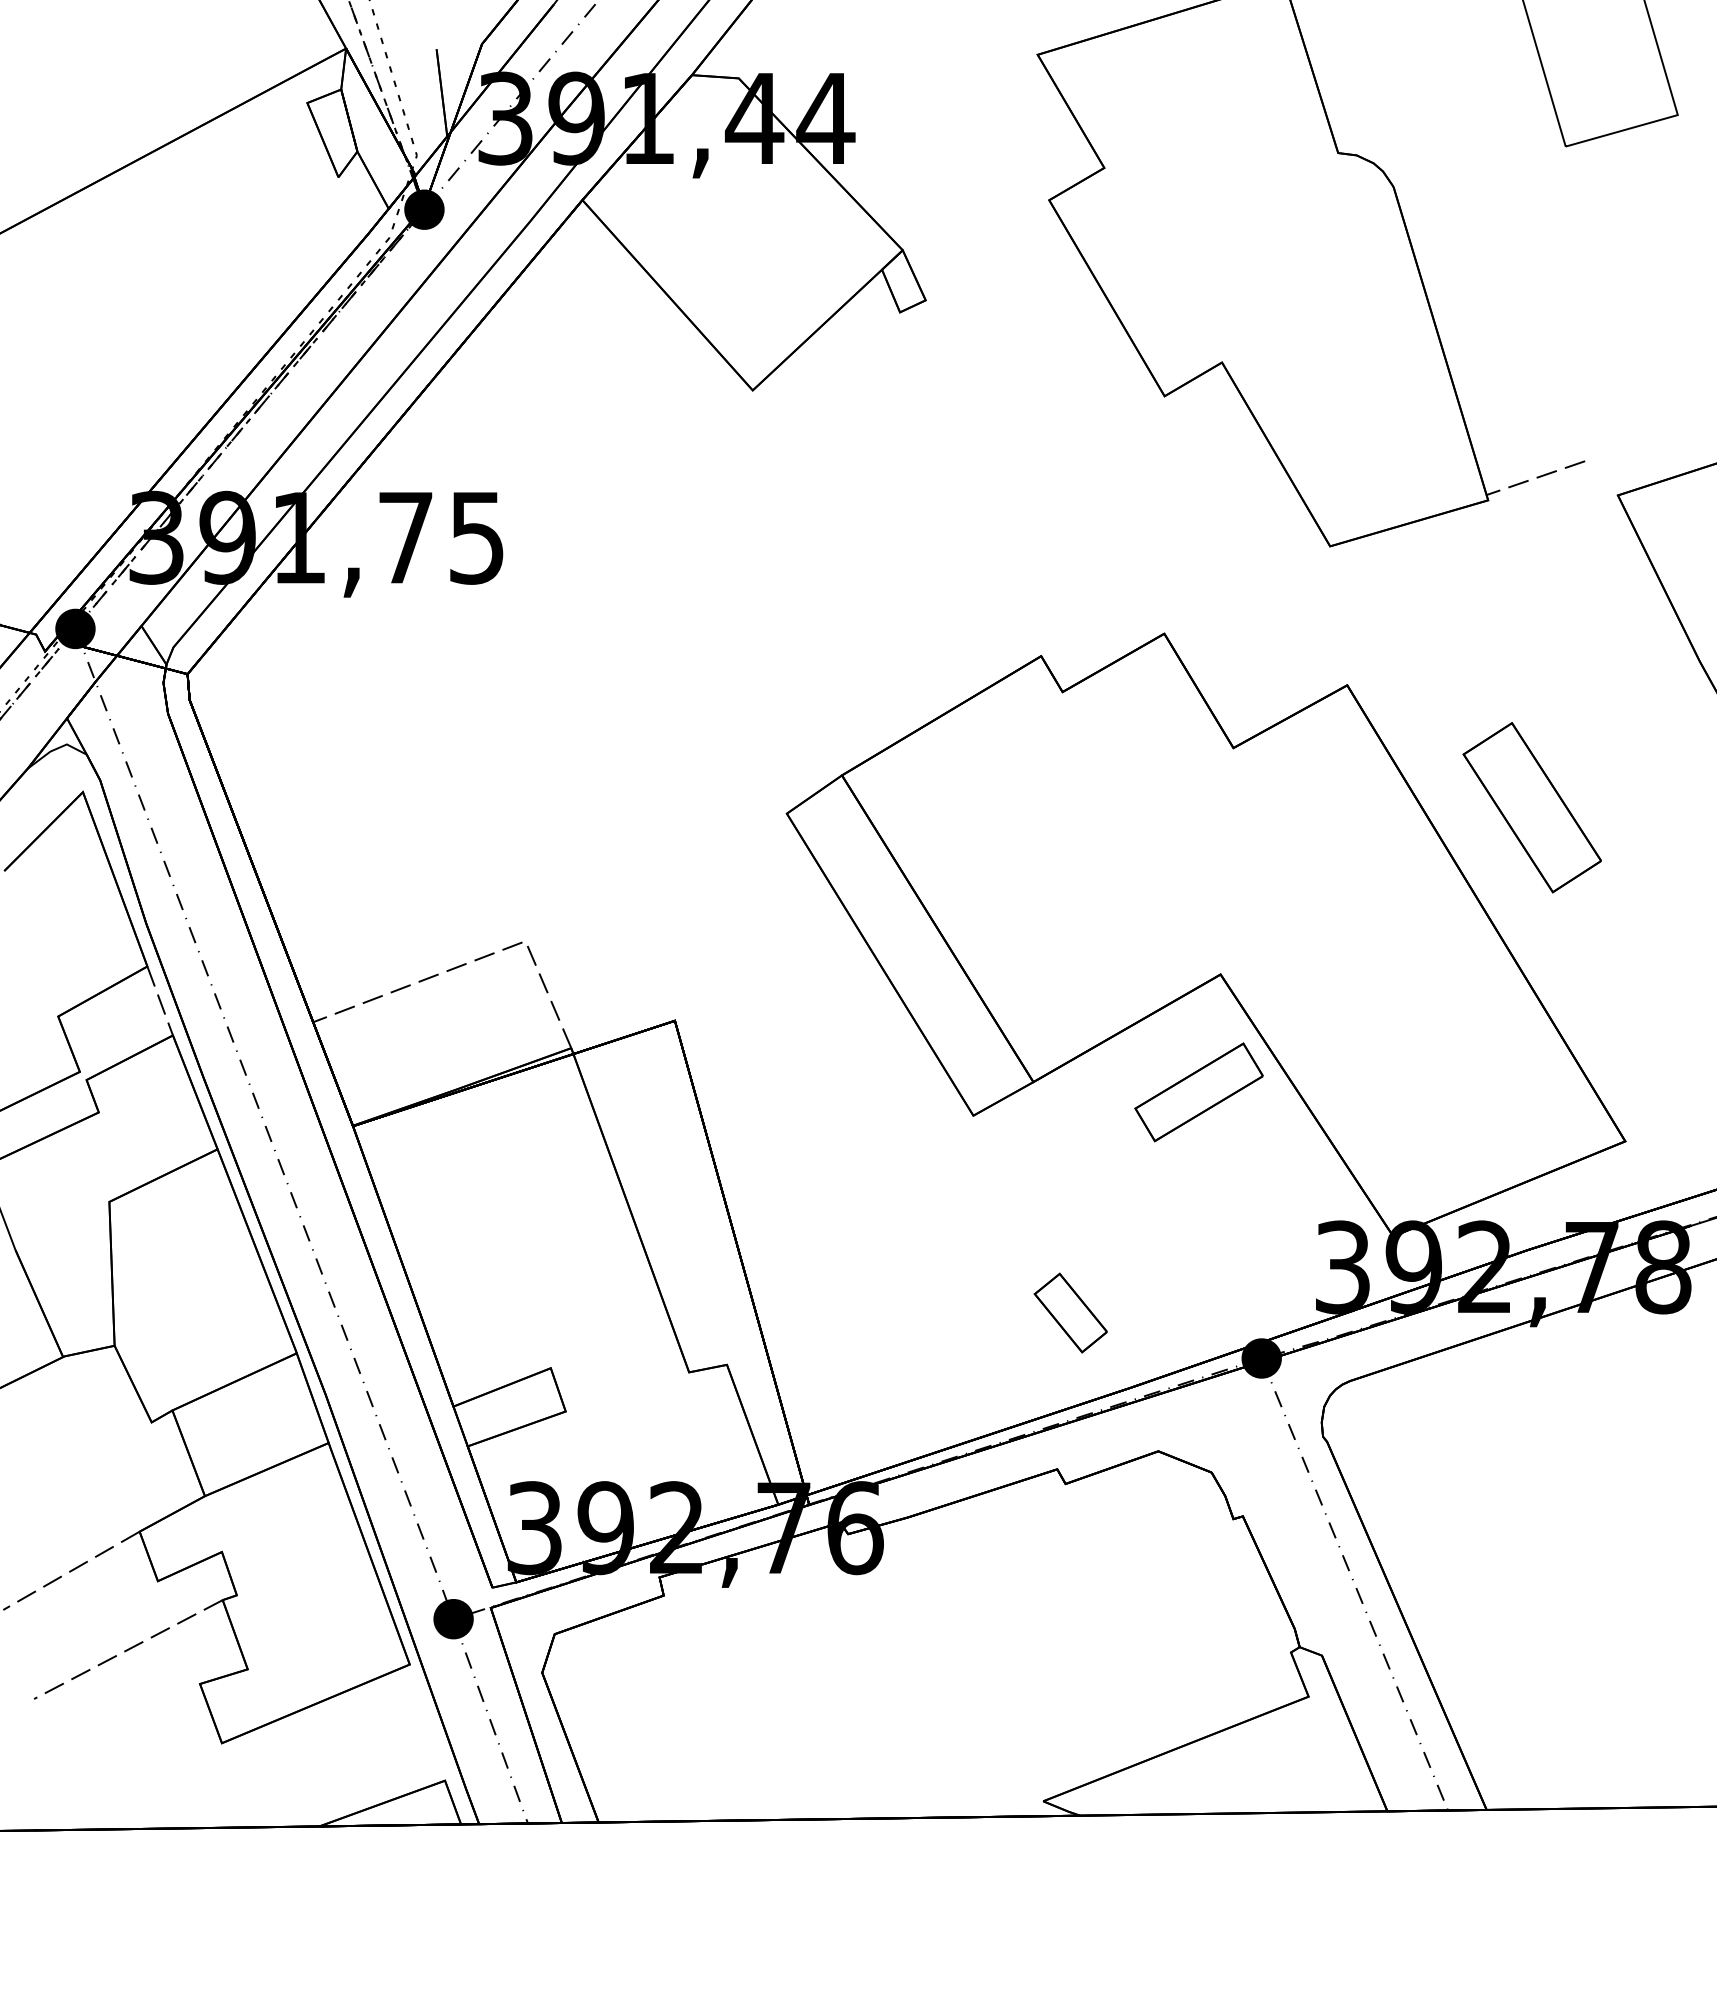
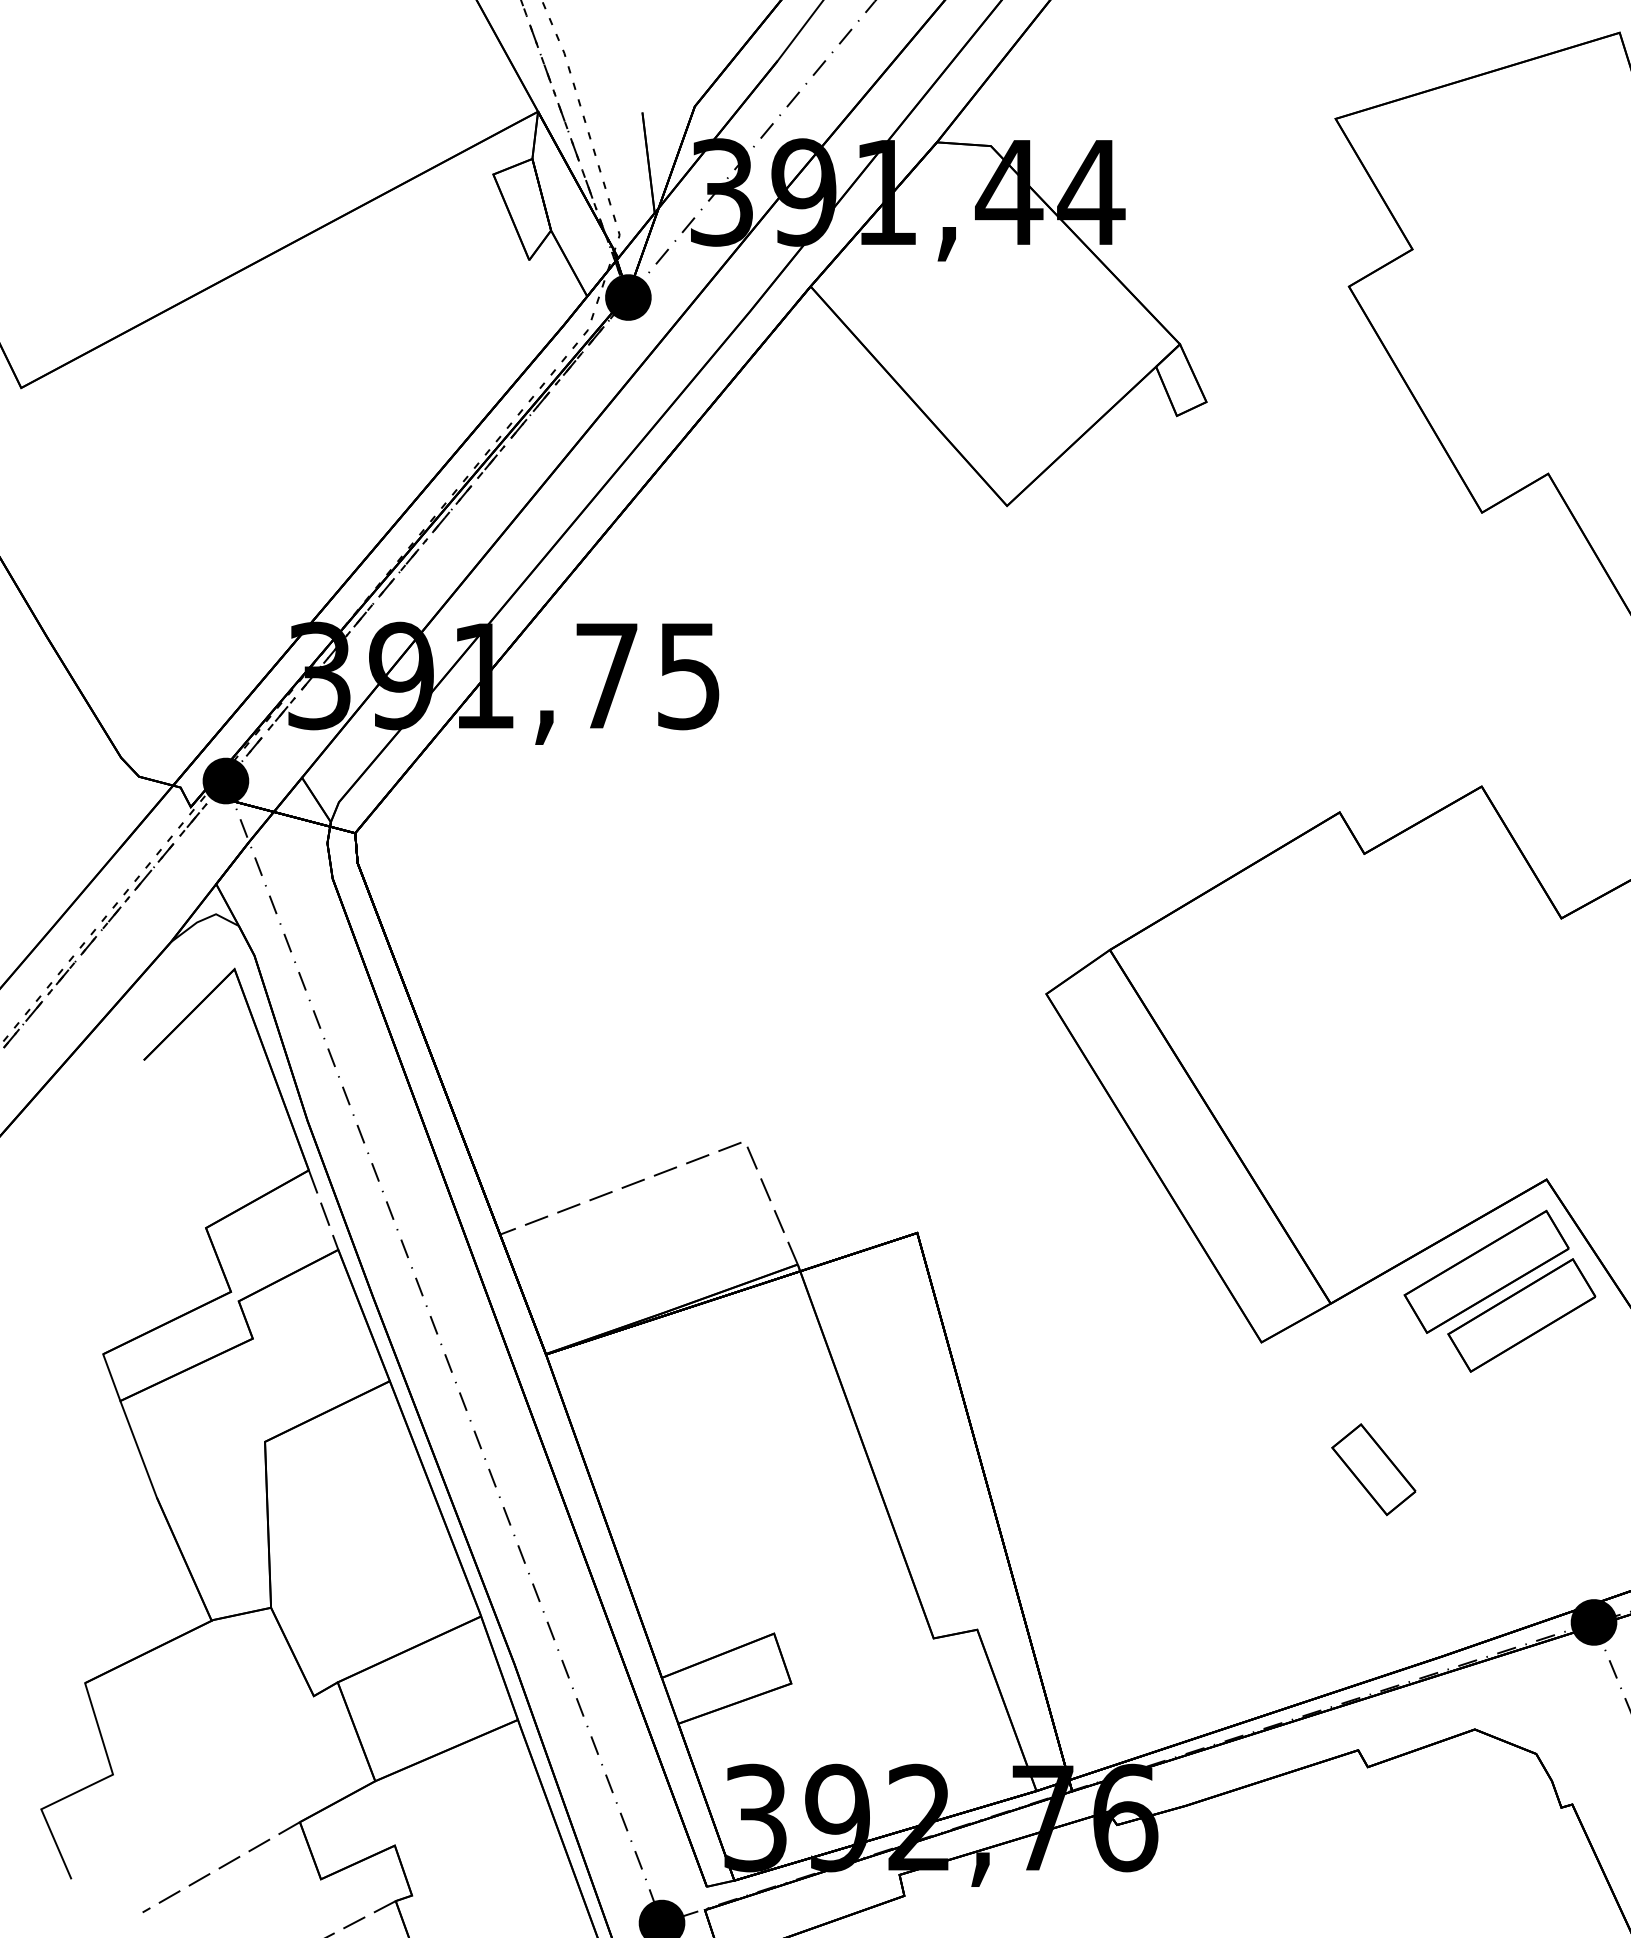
part: (1168, 1054) -> (1486, 1271), added
part: (1070, 1312) -> (1373, 1469), moved

